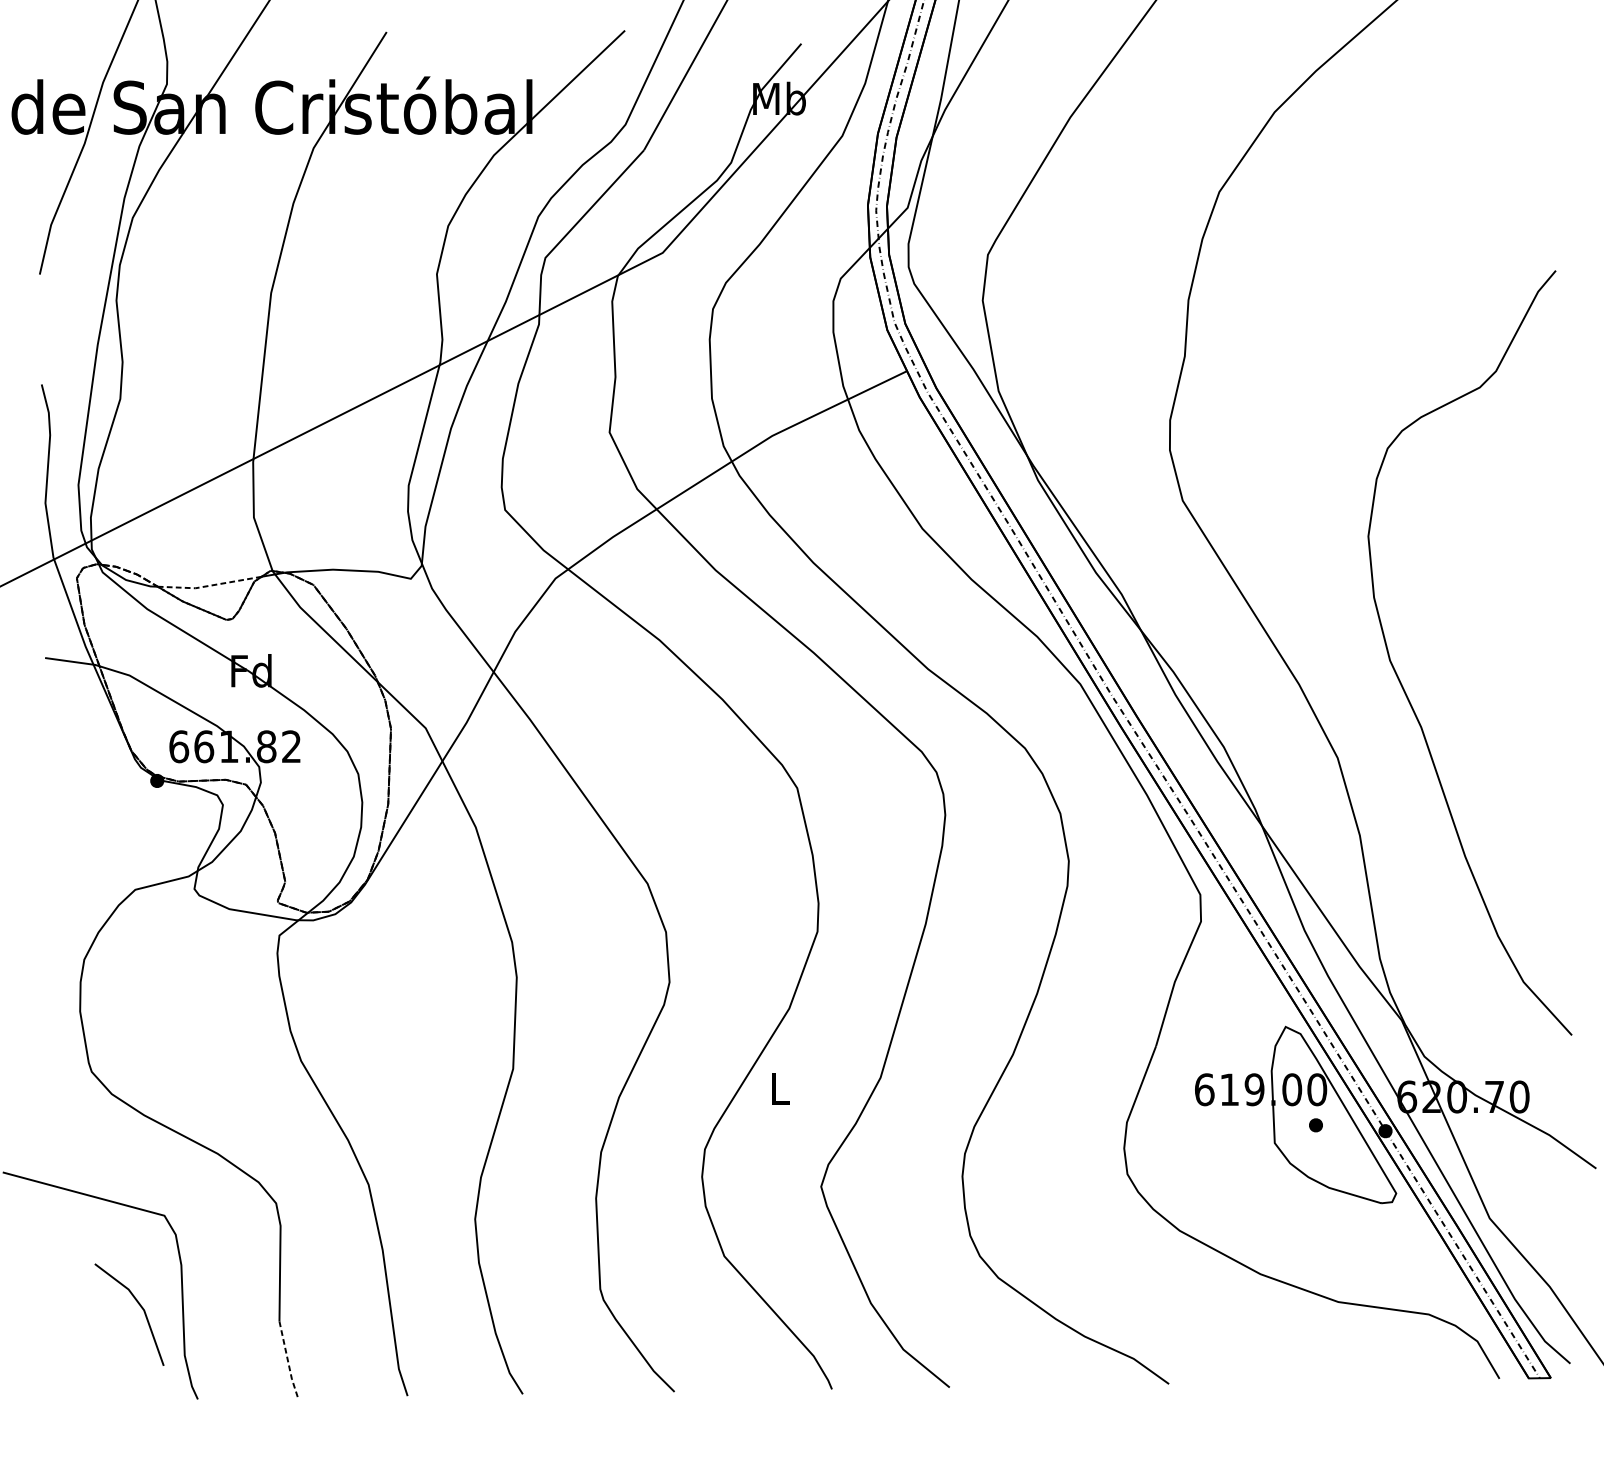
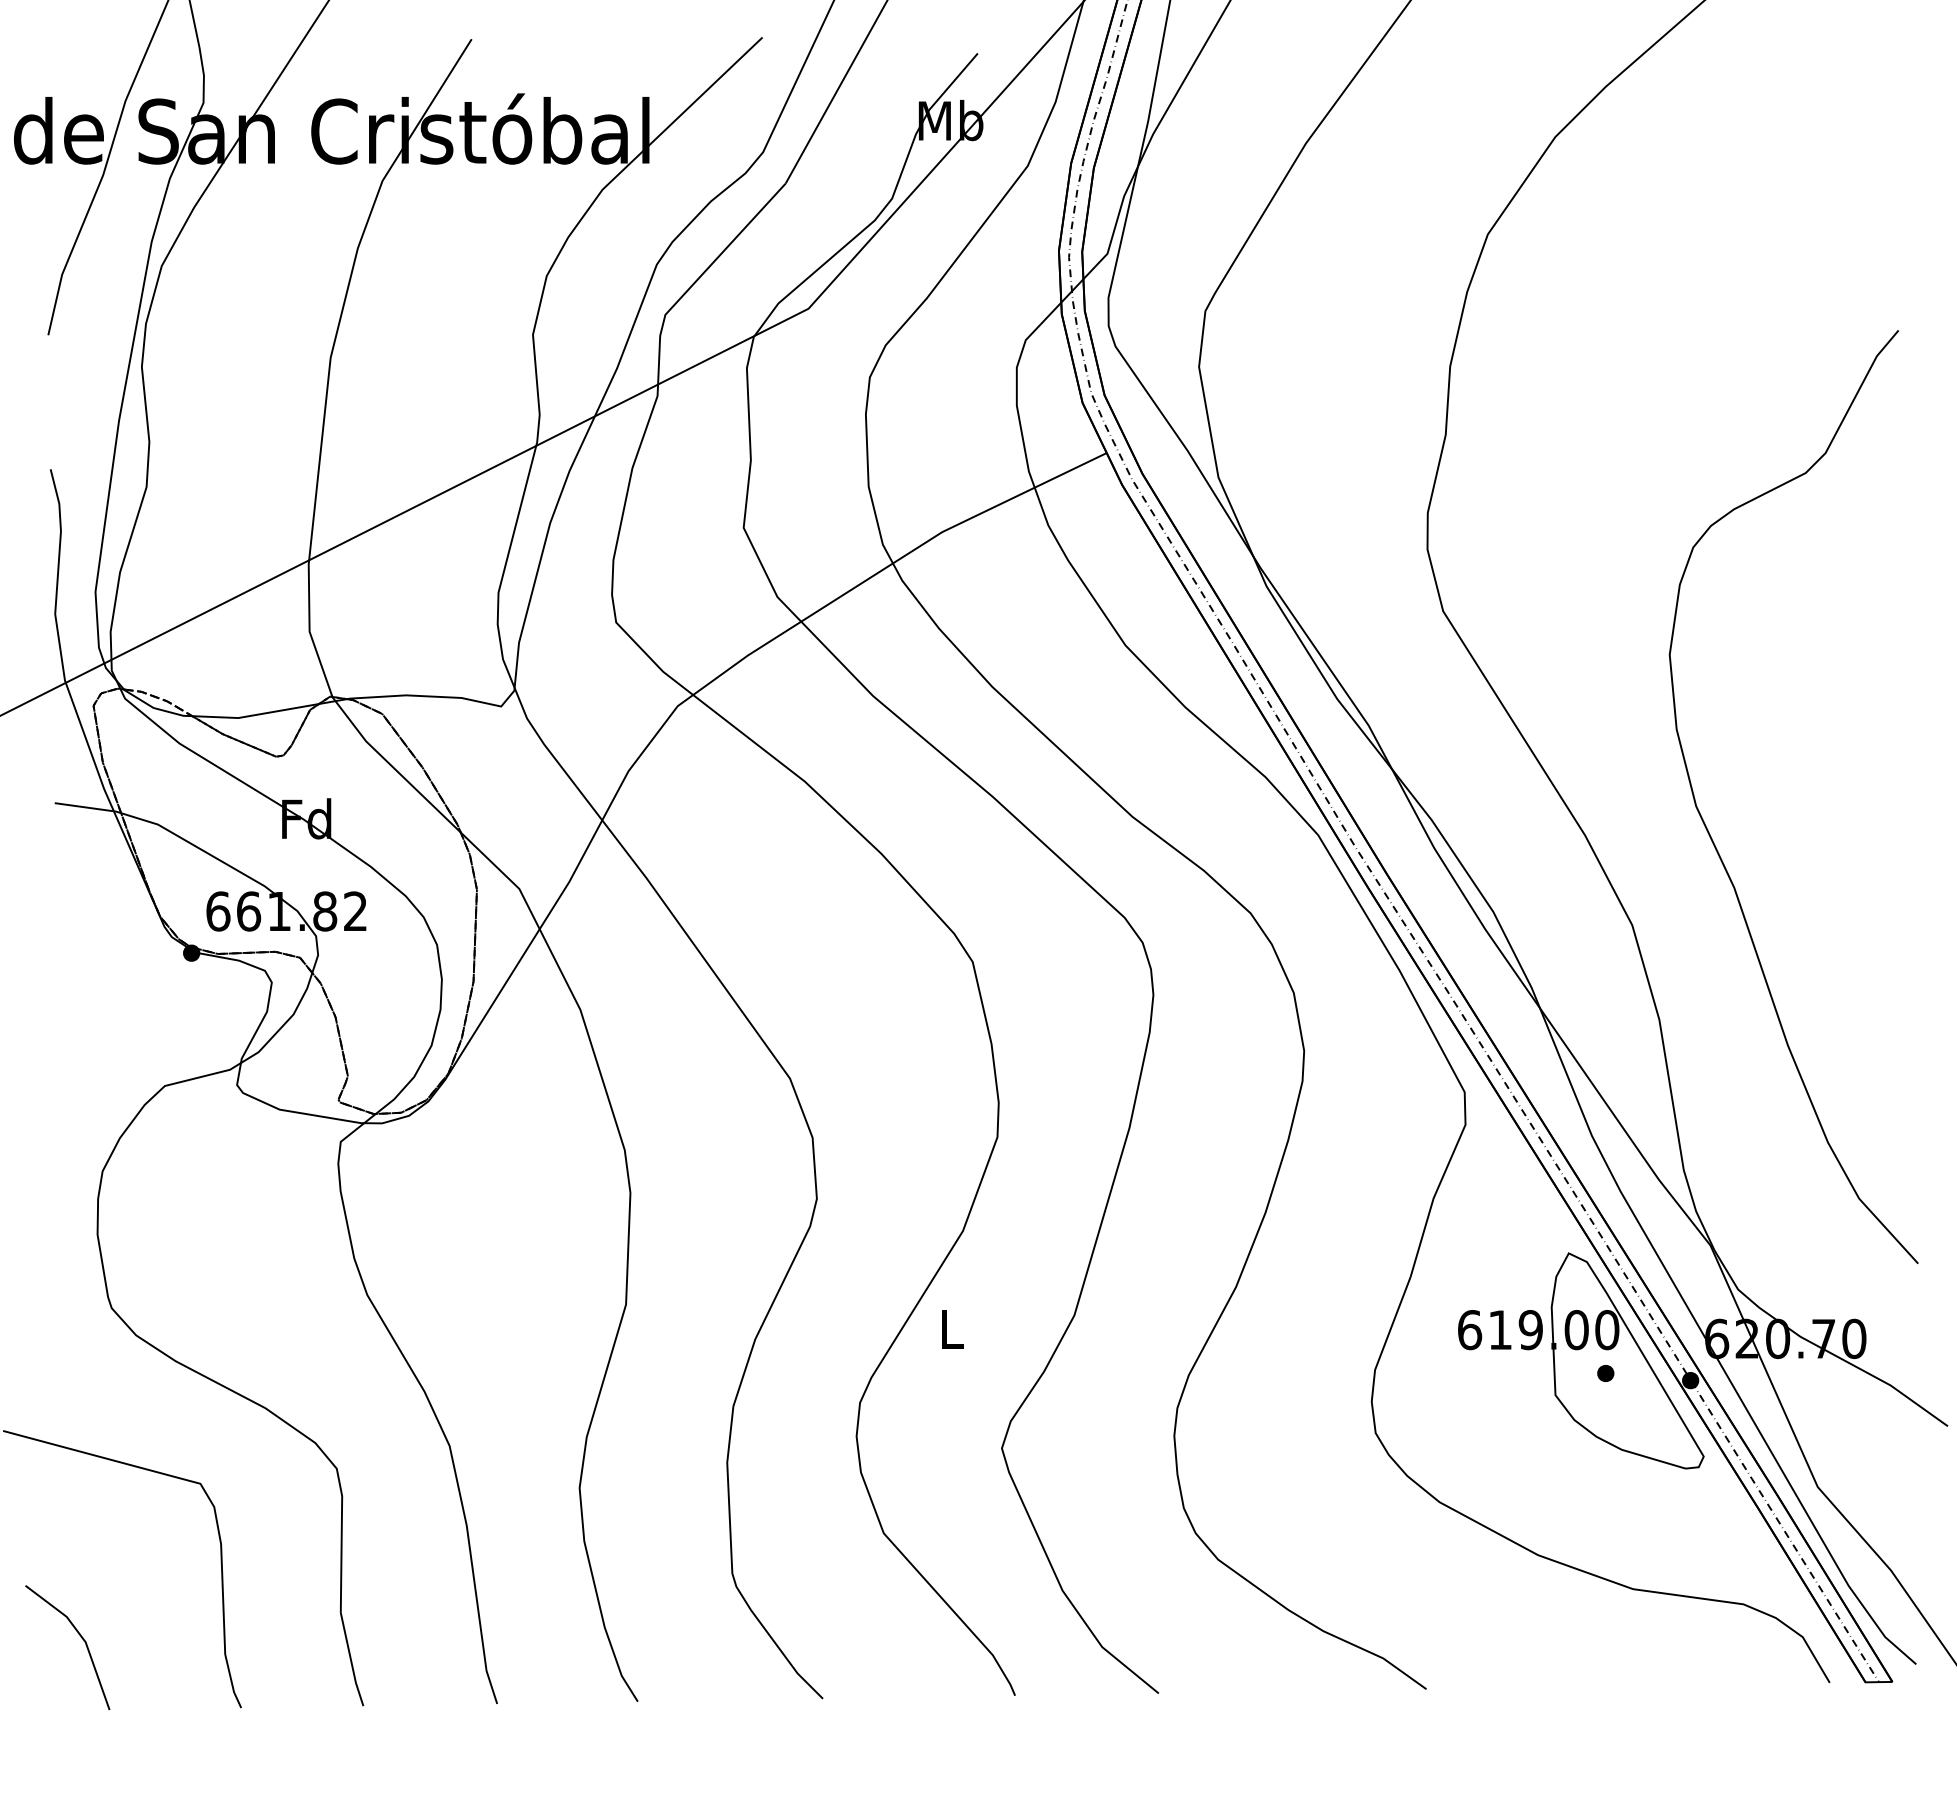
line: (209, 586) -> (255, 715), dashed -> solid
line: (139, 1306) -> (80, 1637), moved
line: (288, 1361) -> (351, 1661), dashed -> solid

